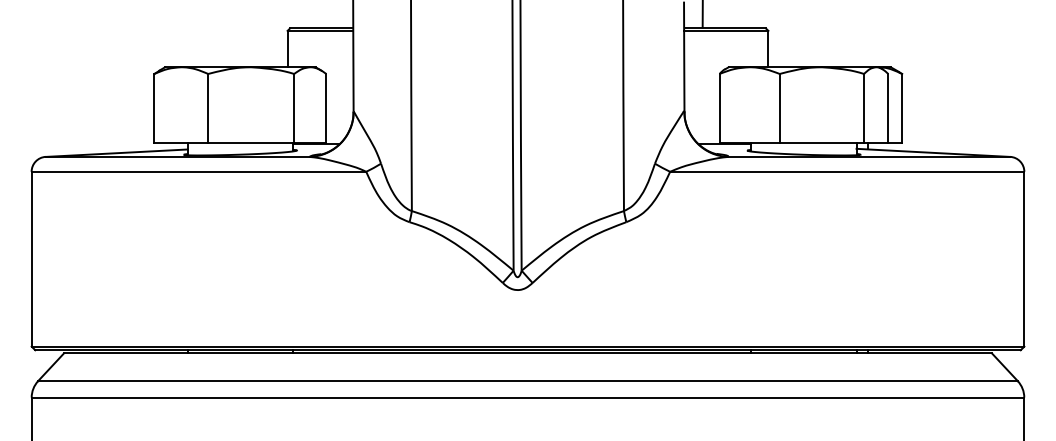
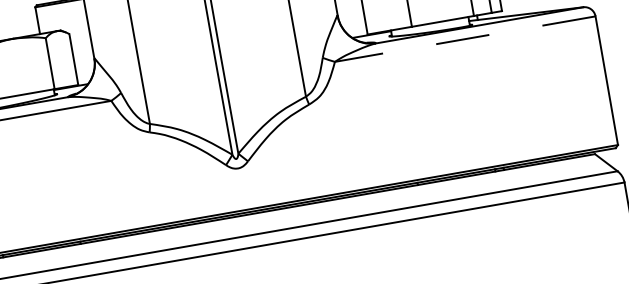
line: (846, 171) -> (464, 39), solid -> dashed

